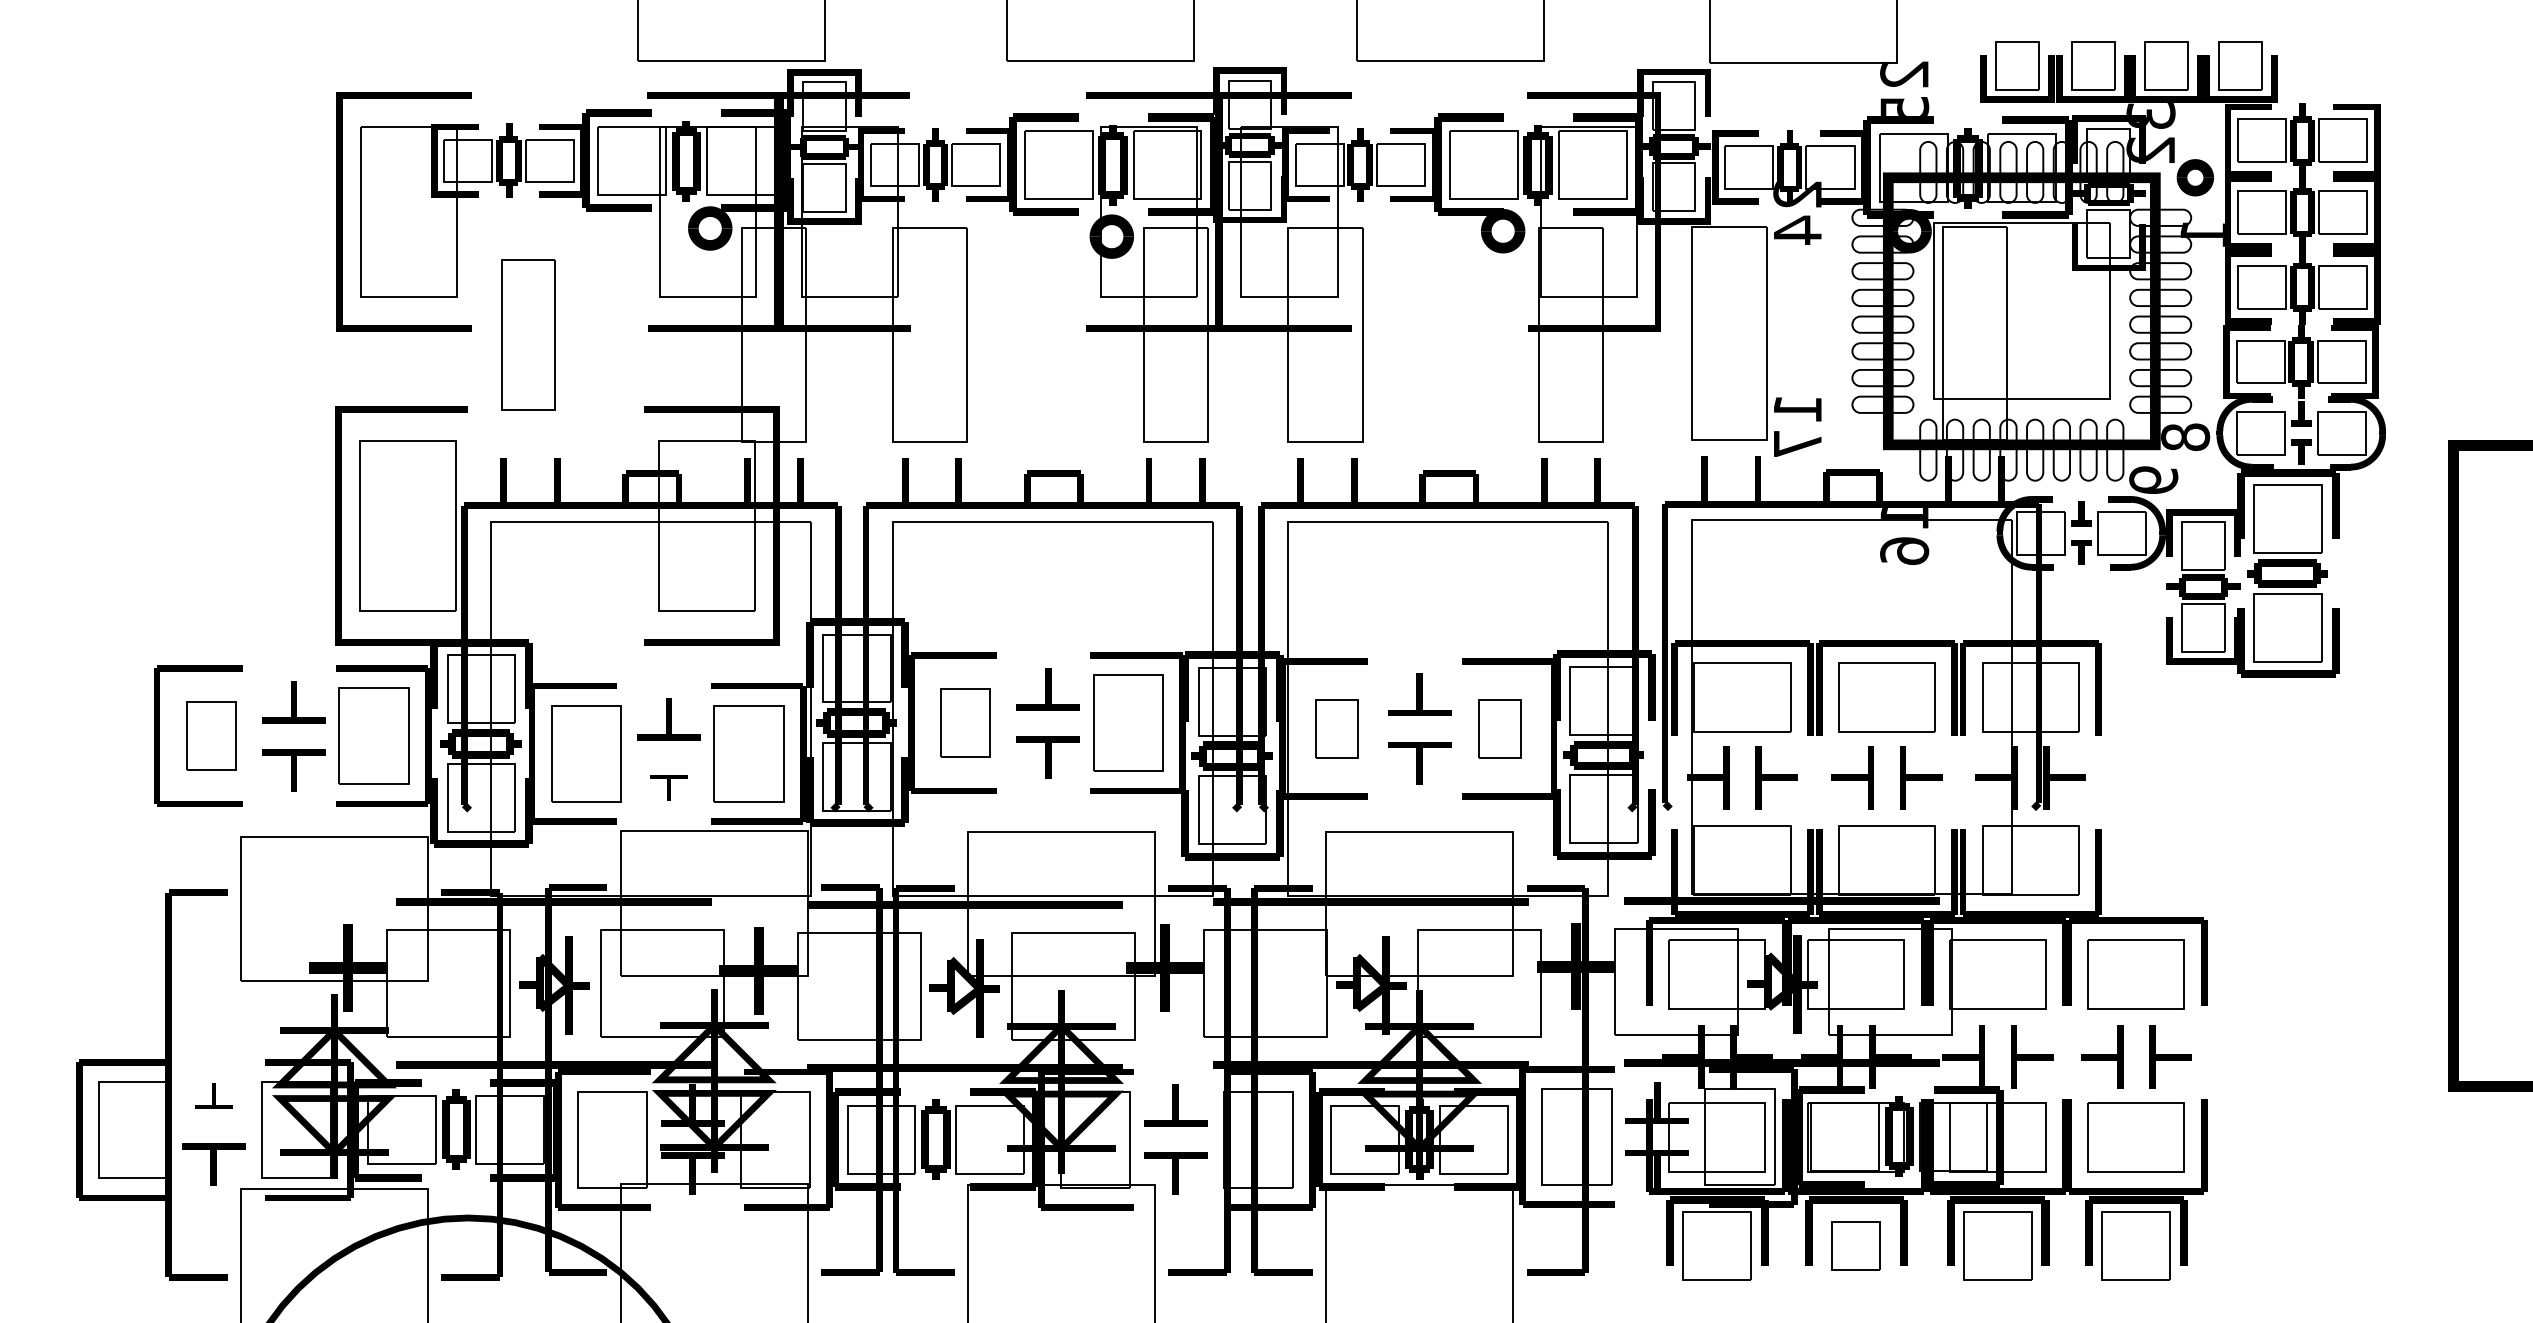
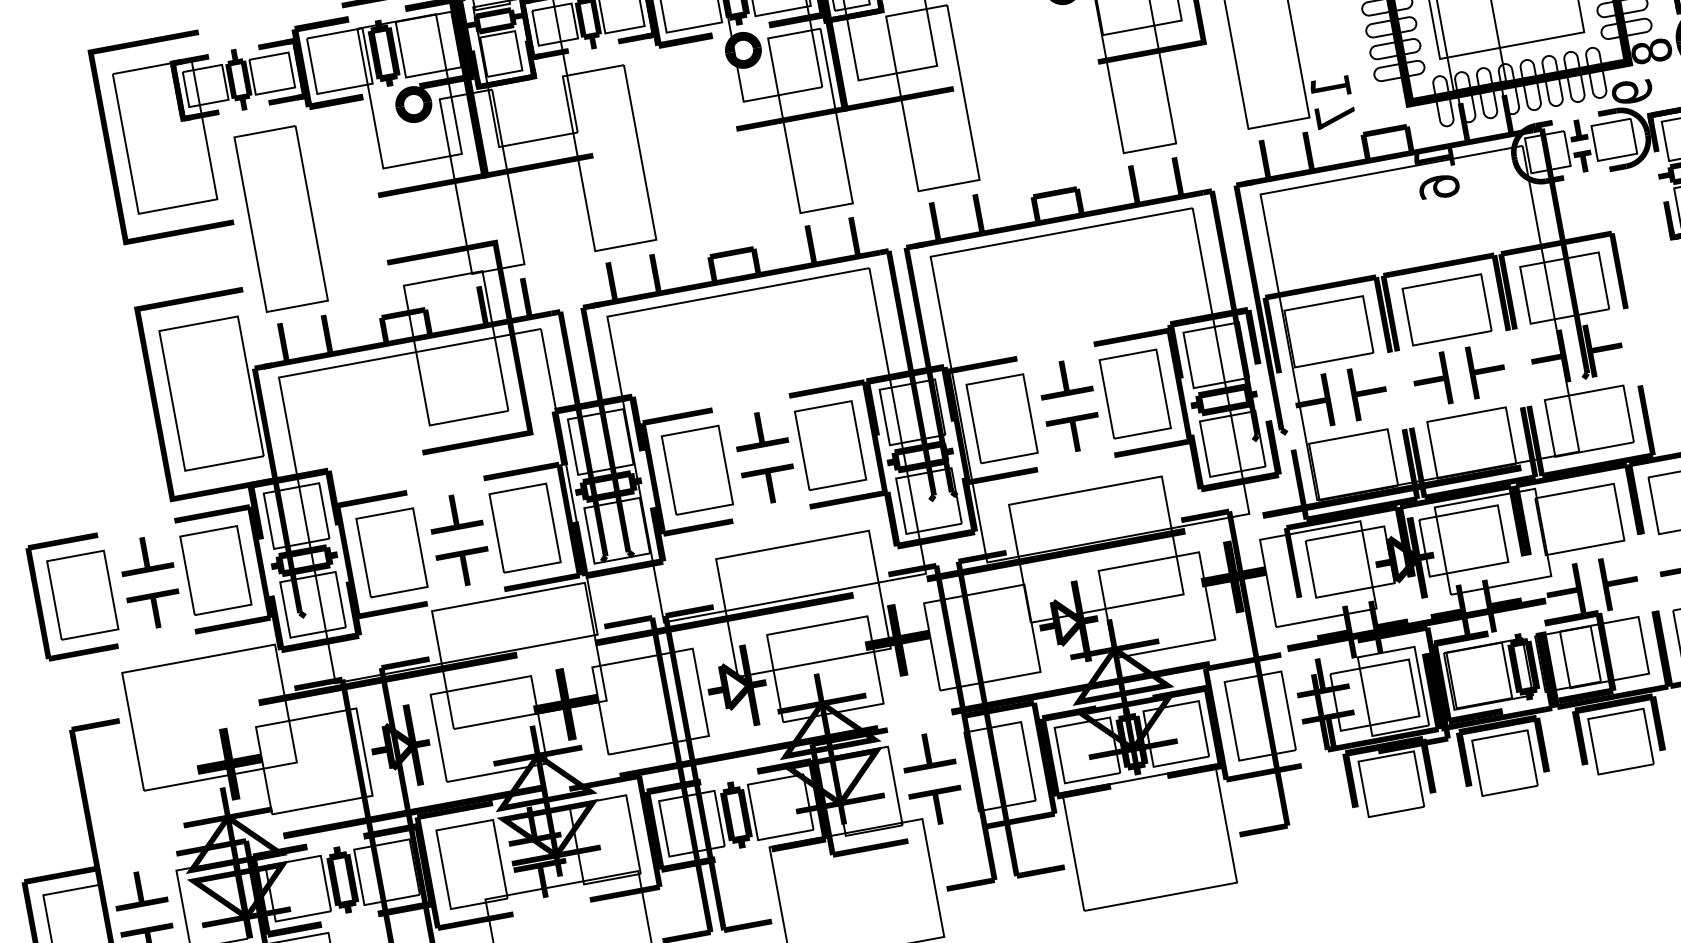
part: (528, 334) -> (281, 218), size x1.43
part: (965, 722) -> (697, 469), size x1.43
part: (1336, 728) -> (1001, 418), size x1.67
part: (1499, 728) -> (1134, 393), size x1.67
part: (211, 735) -> (82, 594), size x1.43
part: (668, 787) -> (464, 567), size x1.67
part: (213, 1096) -> (139, 889), size x1.67
part: (1855, 1245) -> (1504, 762), size x1.43

